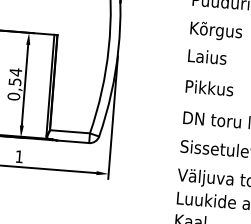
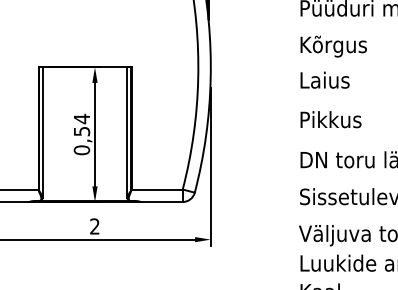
text: (19, 156) -> (94, 226), 1 -> 2

